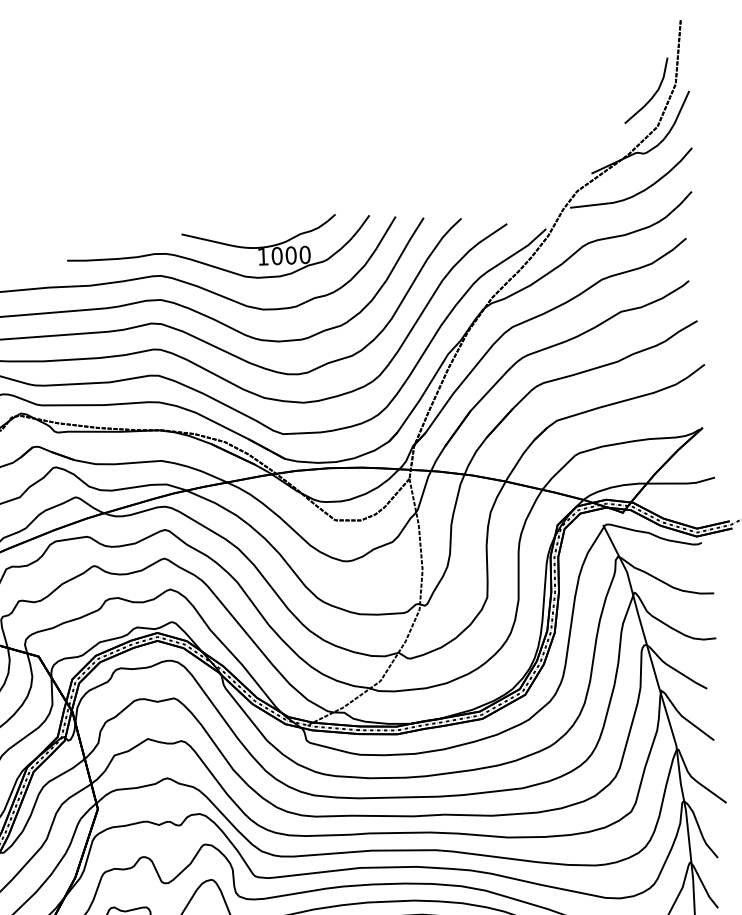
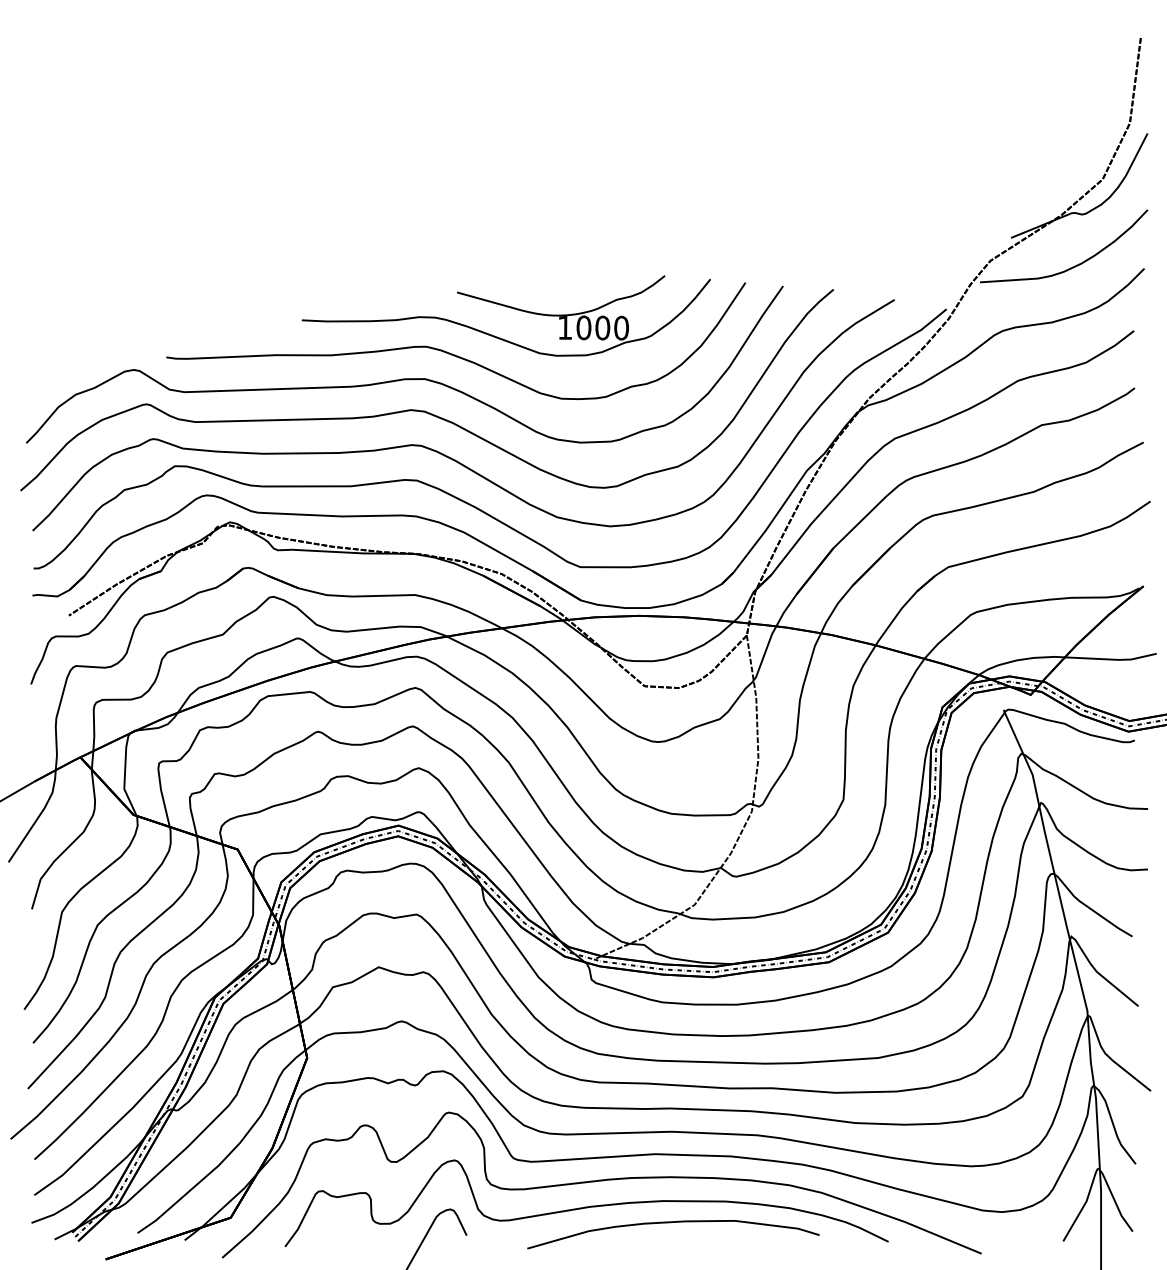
curve: (652, 96) -> (1097, 138), removed

